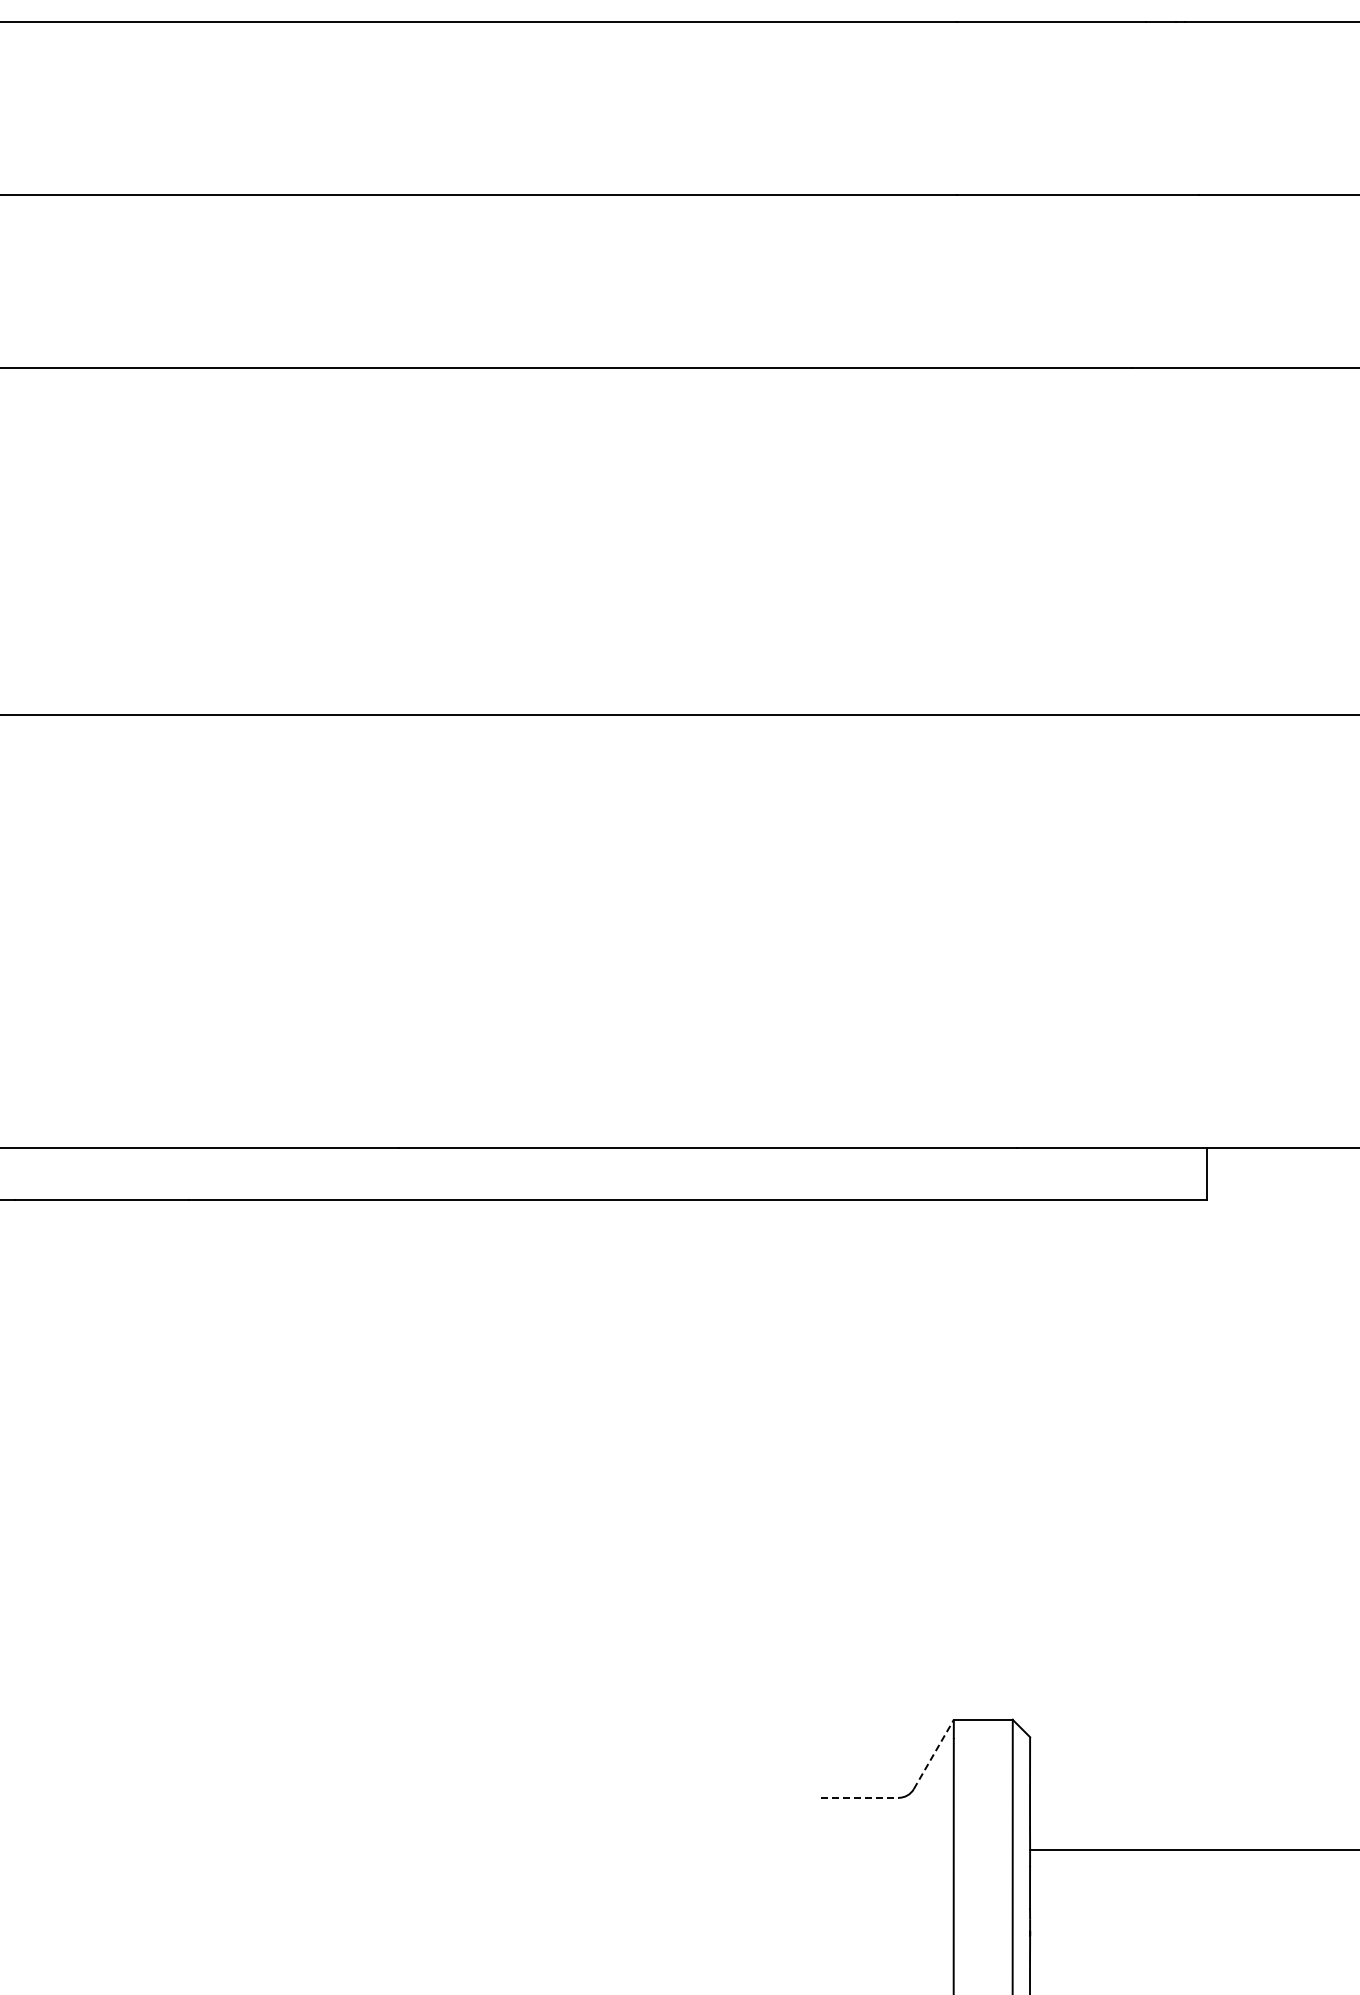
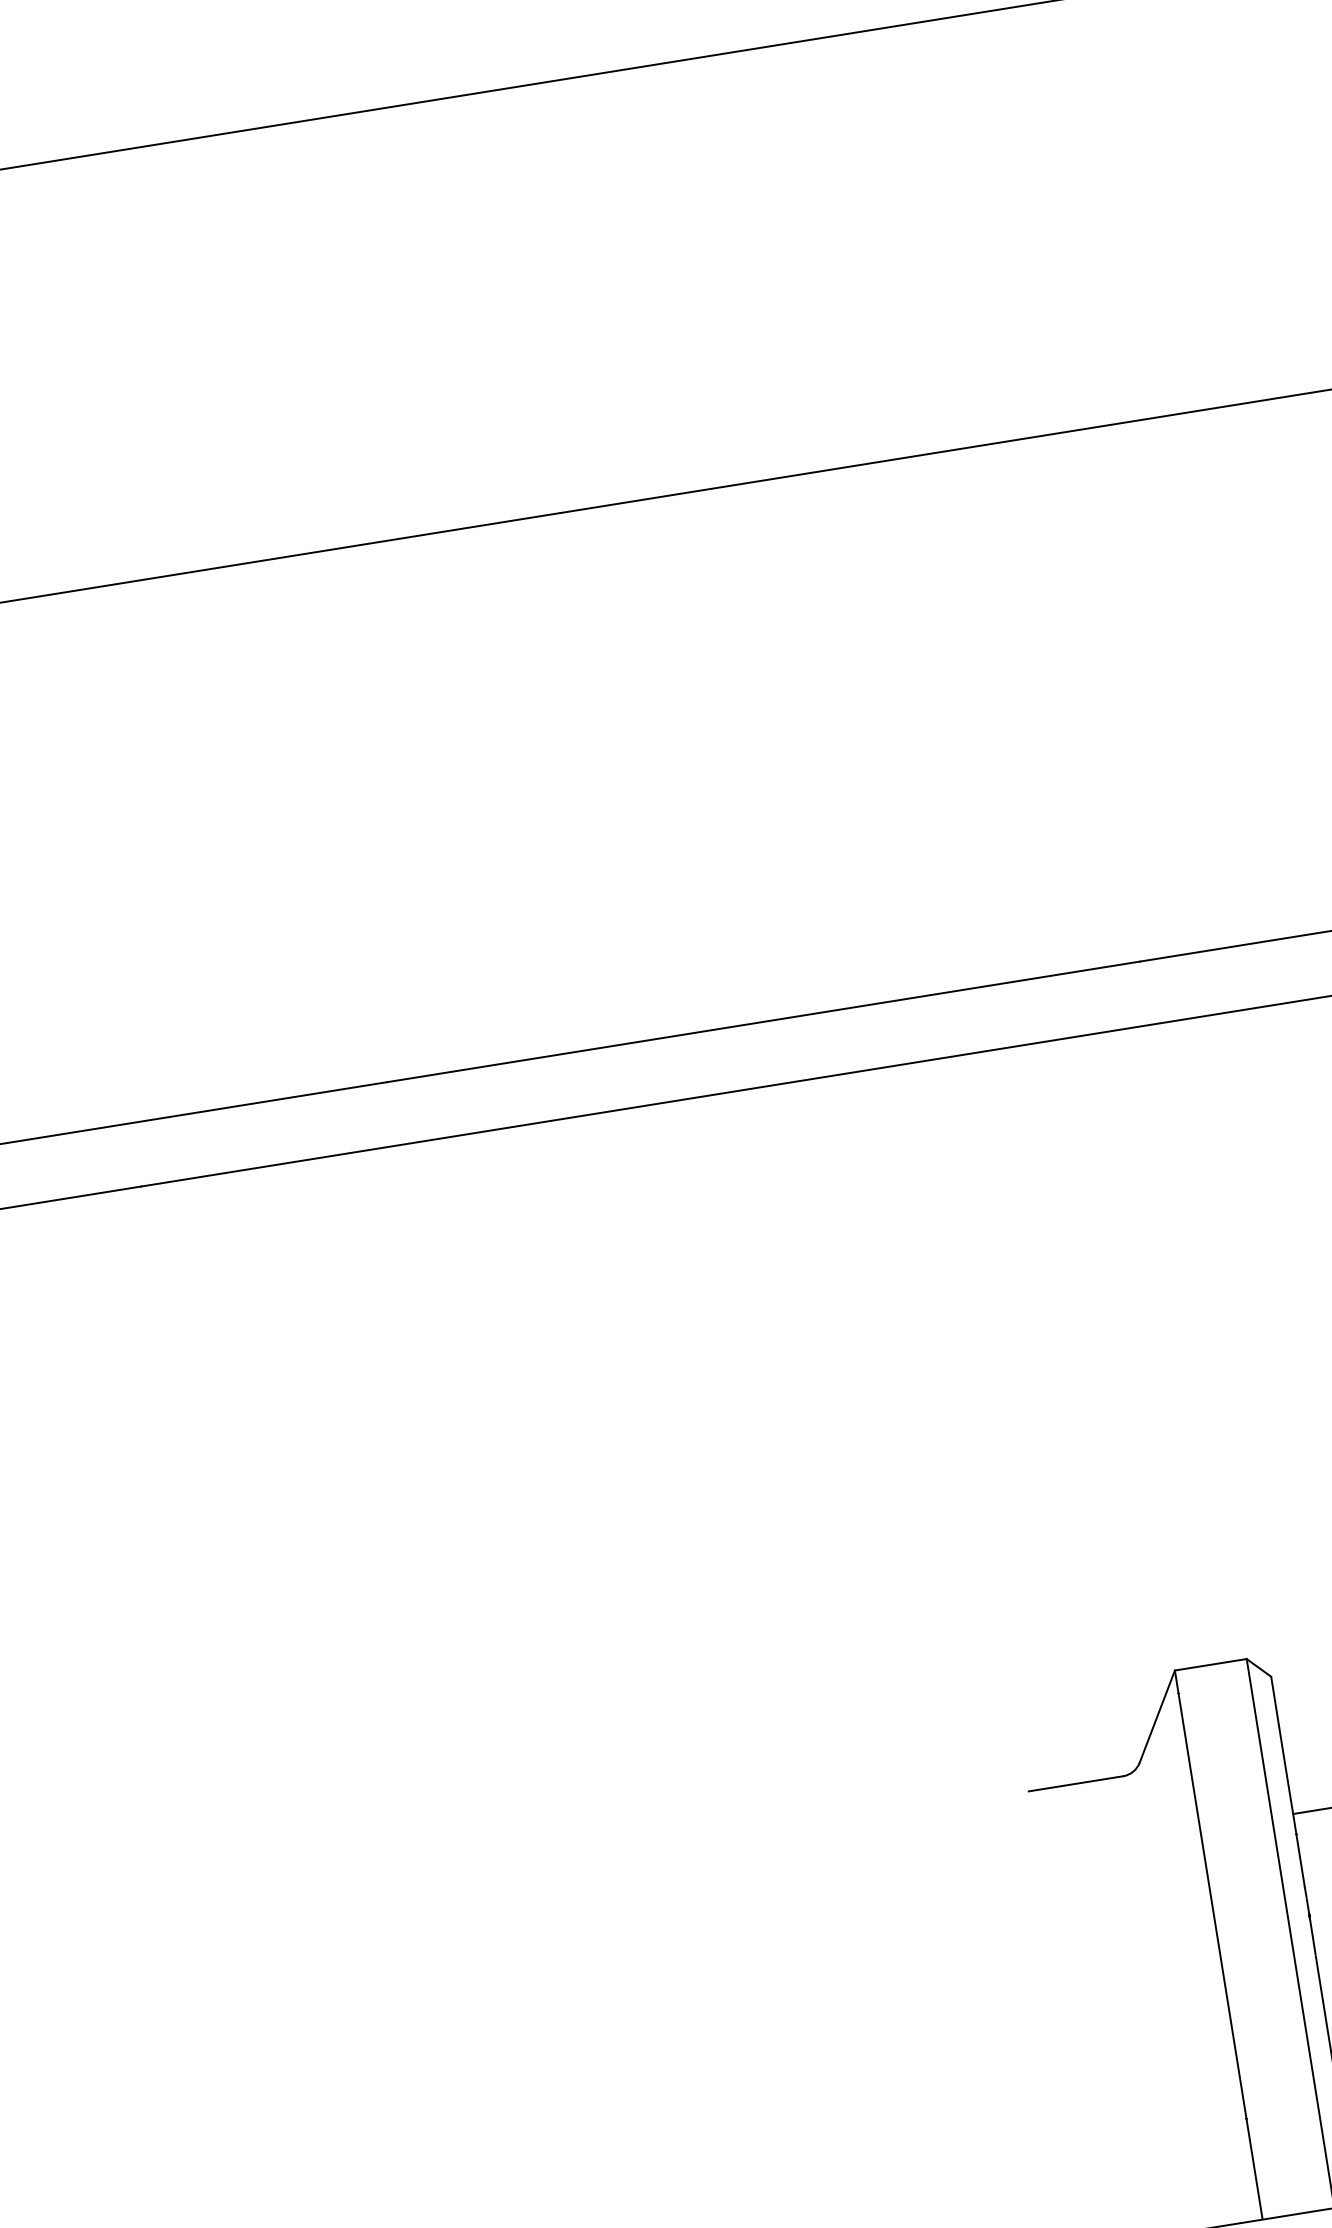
line: (934, 1754) -> (1158, 1716), dashed -> solid
line: (860, 1797) -> (1076, 1783), dashed -> solid

